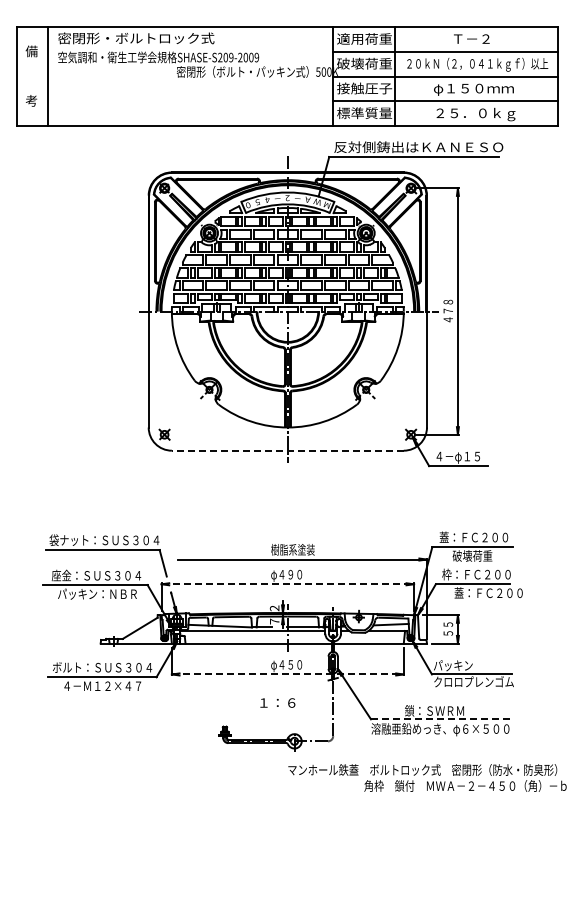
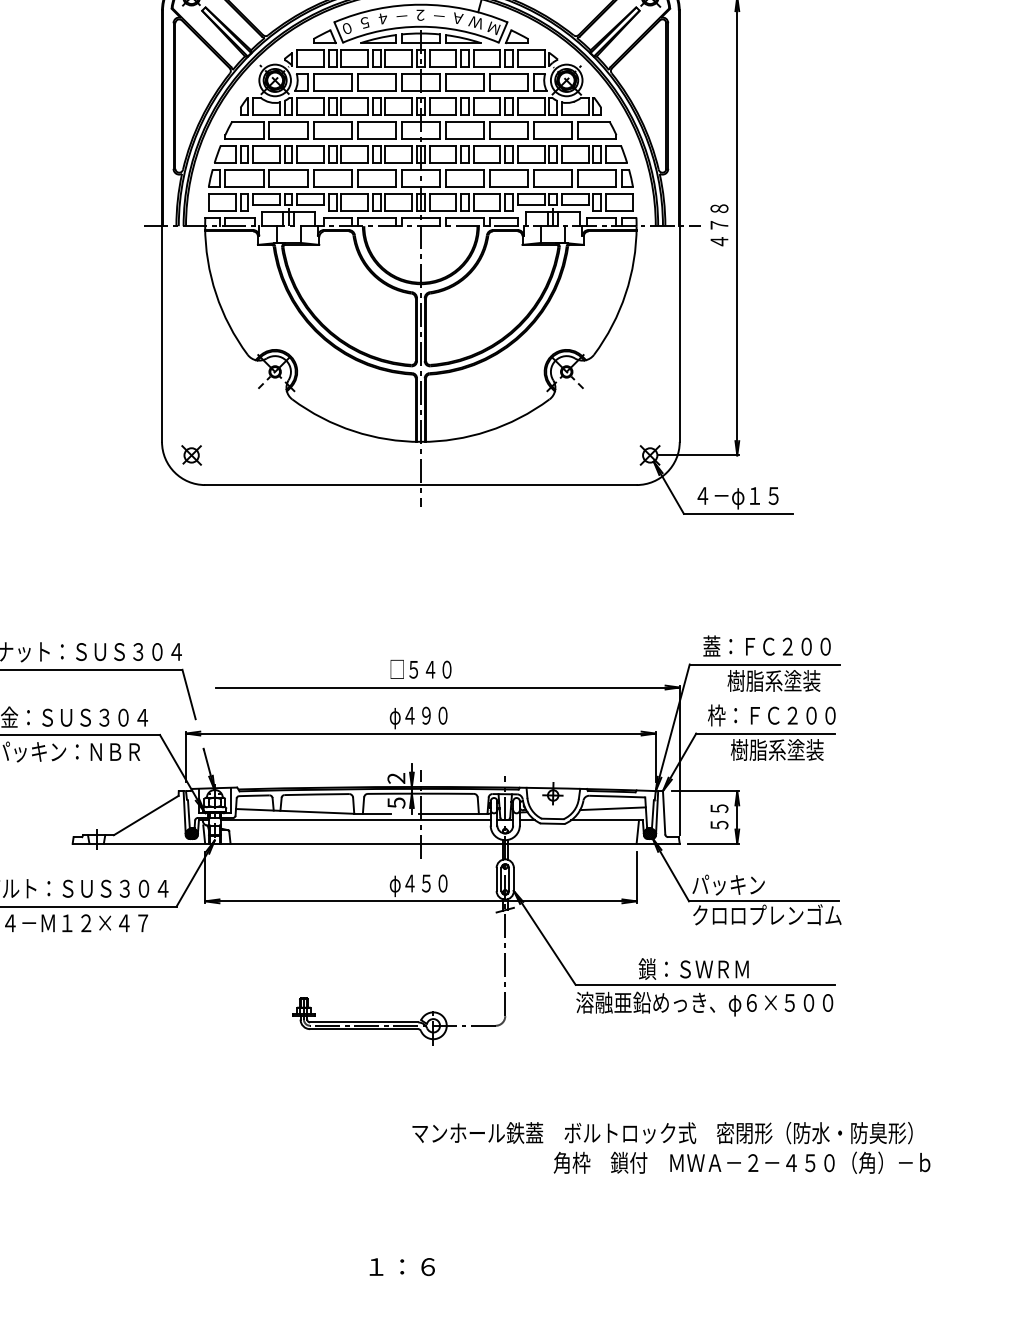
line: (287, 450) -> (420, 484), dashed -> solid
text: (292, 549) -> (429, 668), 樹脂系塗装 -> □５４０
text: (477, 555) -> (773, 680), 破壊荷重 -> 樹脂系塗装
line: (288, 584) -> (422, 733), dashed -> solid
text: (488, 592) -> (794, 748), 蓋：ＦＣ２００ -> 樹脂系塗装
text: (274, 621) -> (396, 802), 7 -> 5
line: (287, 674) -> (420, 901), dashed -> solid
text: (277, 702) -> (401, 1266), moved
line: (440, 719) -> (704, 985), dashed -> solid
text: (427, 777) -> (671, 1146), moved

